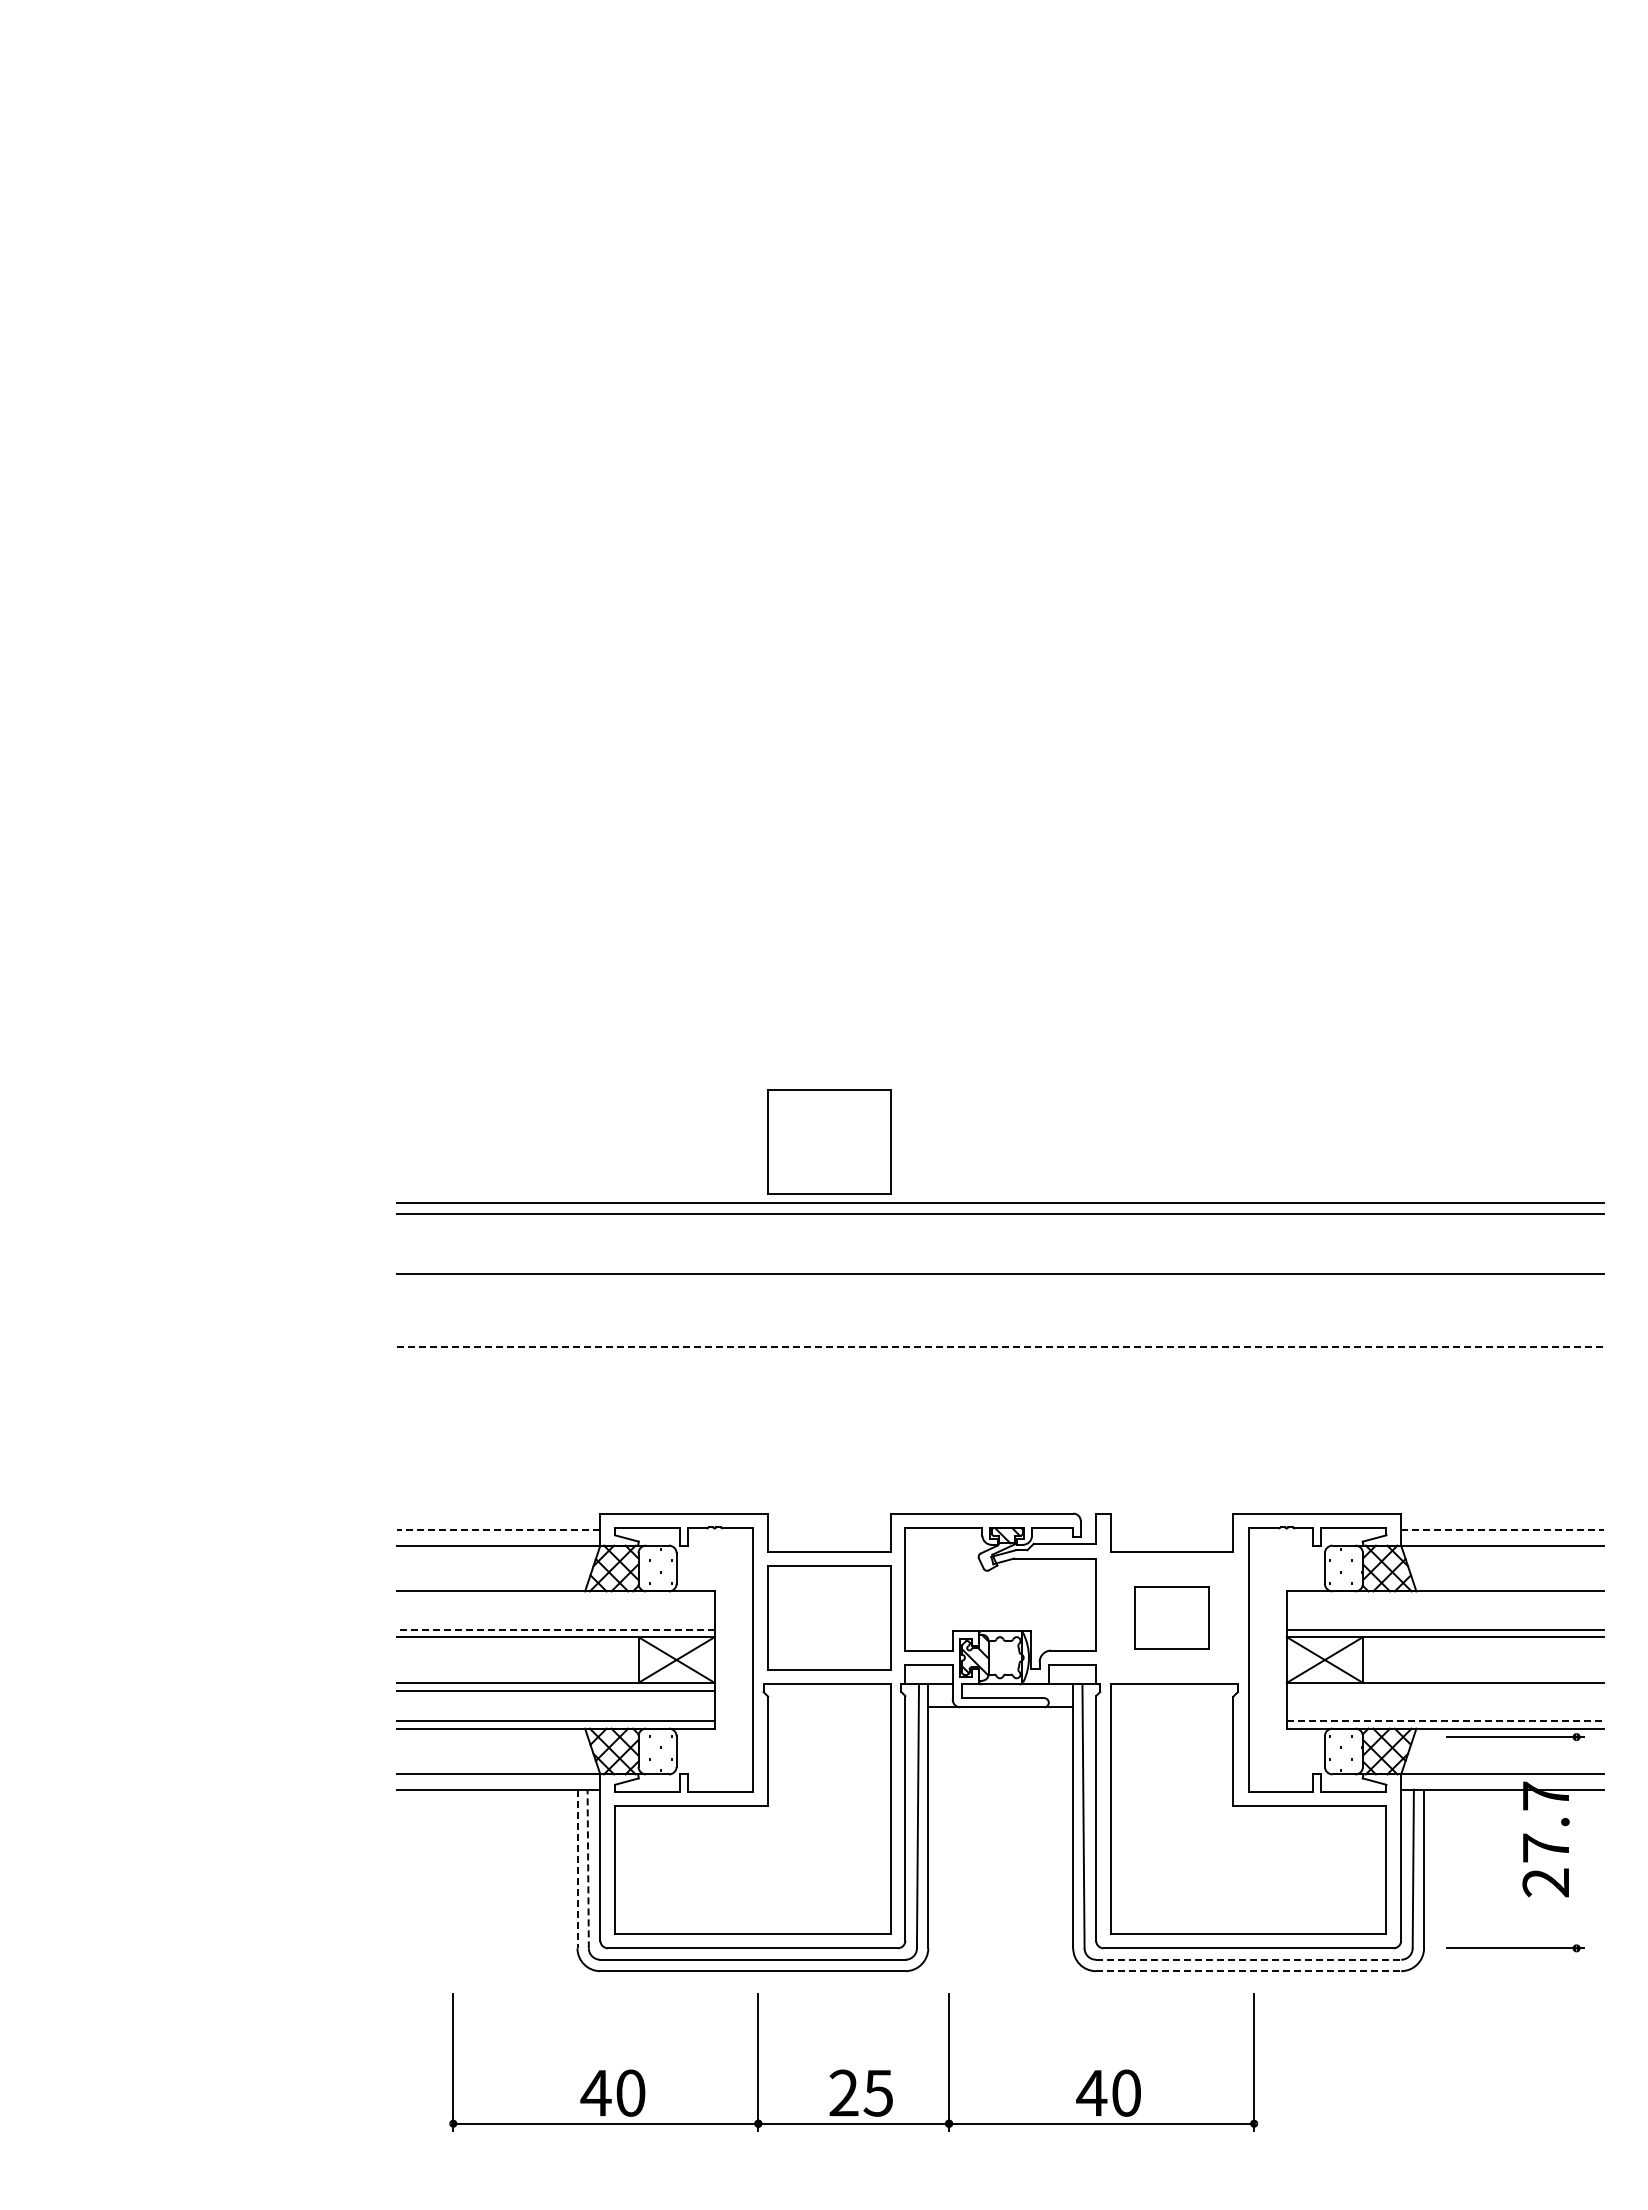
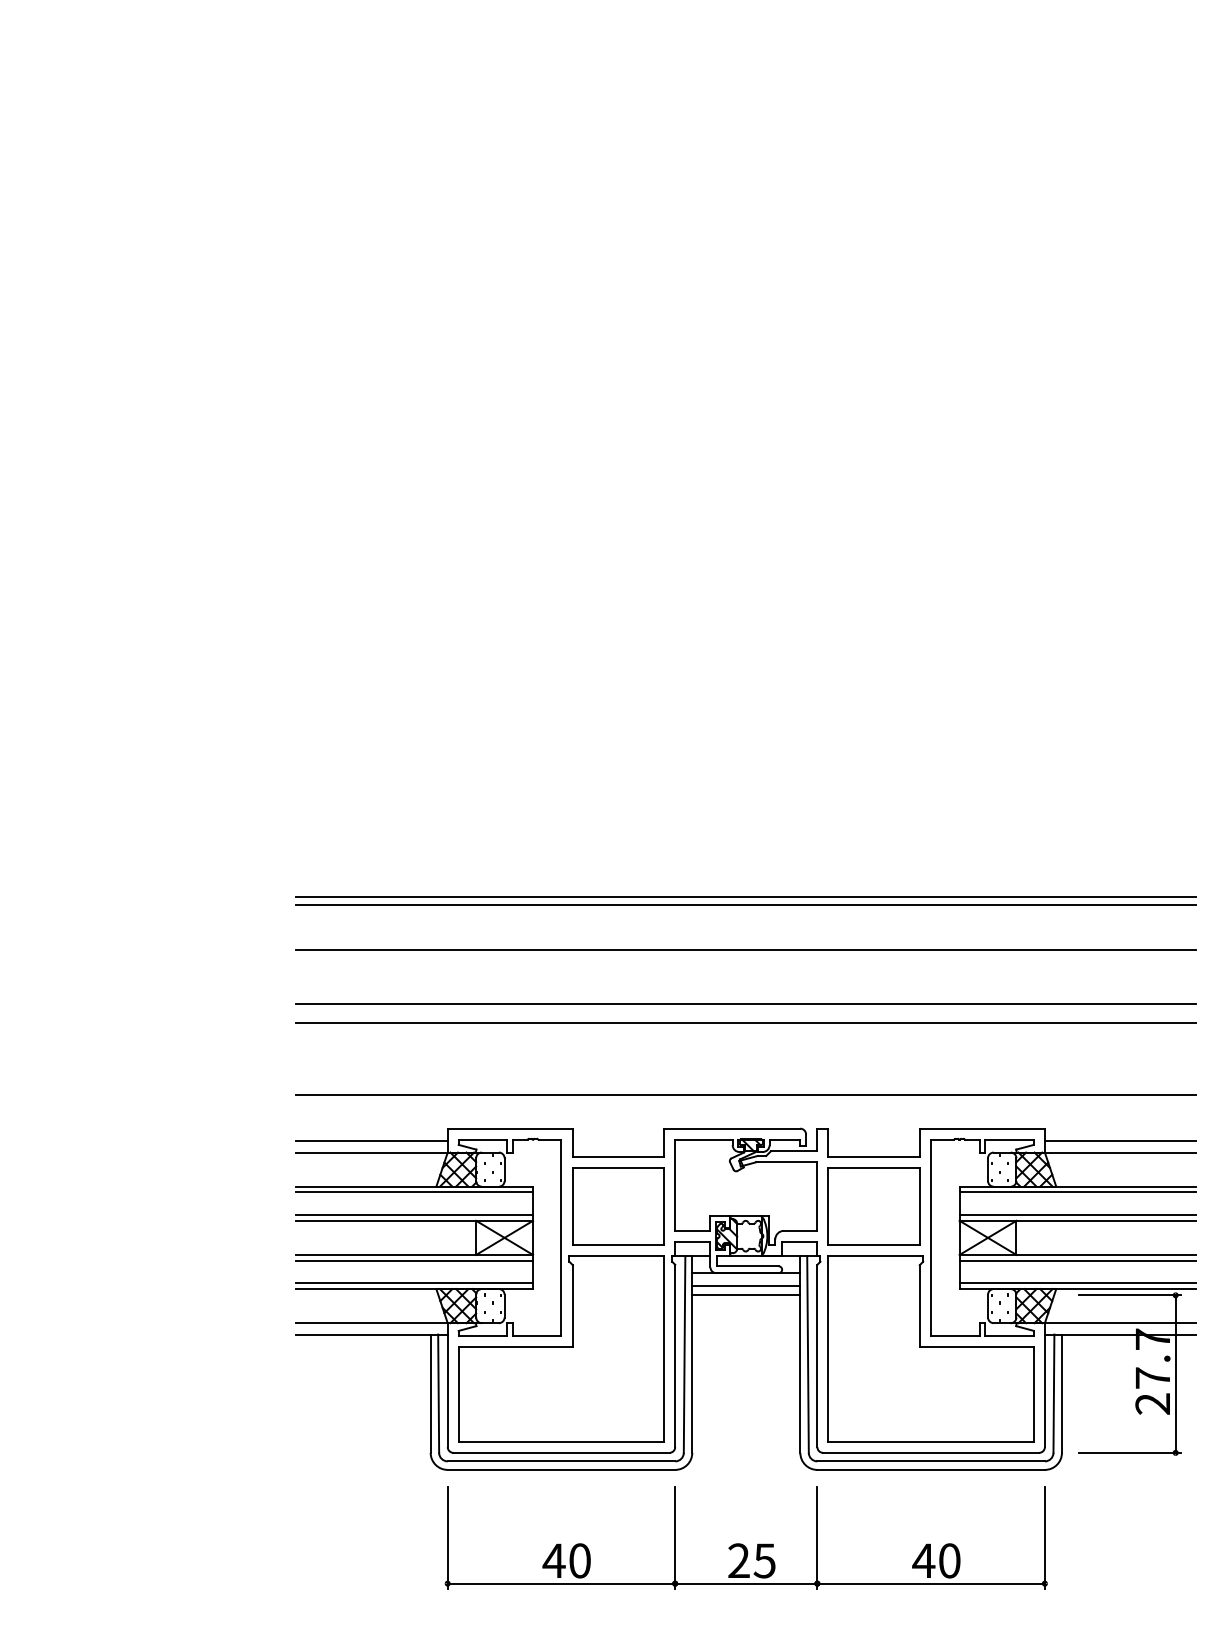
part: (829, 1141) -> (618, 851), removed
line: (1001, 1346) -> (746, 1004), dashed -> solid
line: (1000, 1372) -> (746, 1023), added
line: (1000, 1467) -> (746, 1094), added
line: (498, 1530) -> (371, 1141), dashed -> solid
line: (1502, 1530) -> (1120, 1141), dashed -> solid
line: (555, 1599) -> (414, 1192), added
line: (1445, 1599) -> (1077, 1192), added
part: (1171, 1617) -> (873, 1206), size x1.67
line: (556, 1629) -> (415, 1215), dashed -> solid
line: (1445, 1690) -> (1077, 1260), added
line: (1445, 1721) -> (1077, 1283), dashed -> solid
line: (1000, 1724) -> (746, 1285), added
line: (1000, 1737) -> (746, 1295), added
line: (1576, 1842) -> (1175, 1373), added
line: (588, 1868) -> (438, 1393), dashed -> solid
line: (577, 1869) -> (430, 1394), dashed -> solid
line: (1248, 1959) -> (931, 1461), dashed -> solid
line: (1248, 1971) -> (931, 1470), dashed -> solid
part: (848, 2070) -> (742, 1543), moved

